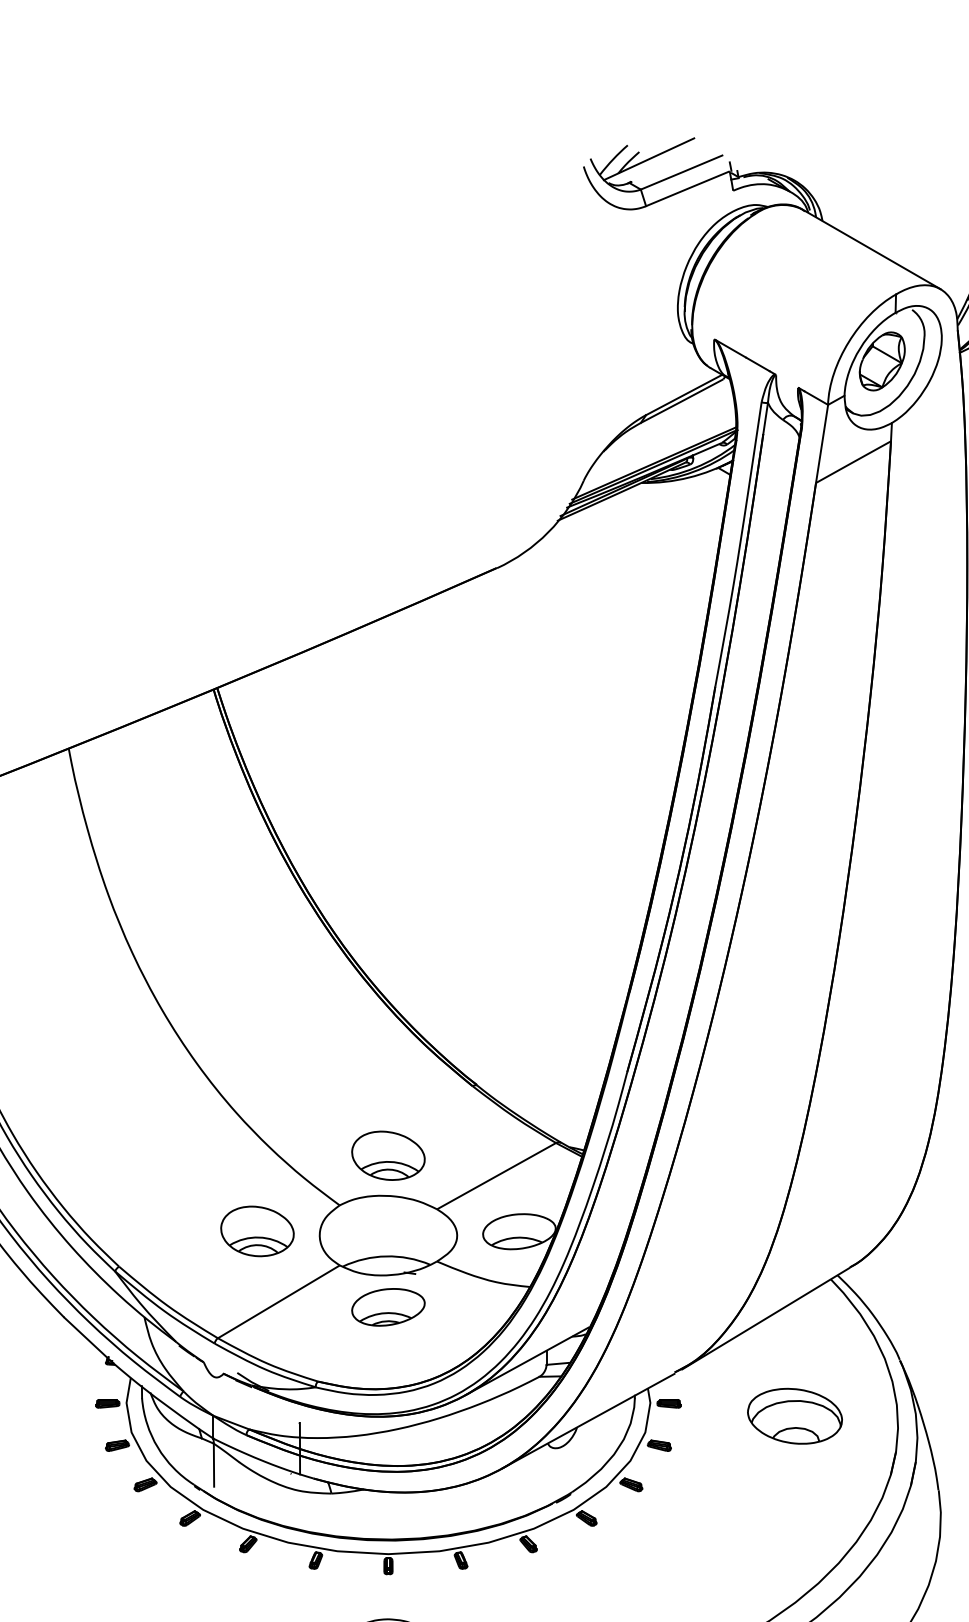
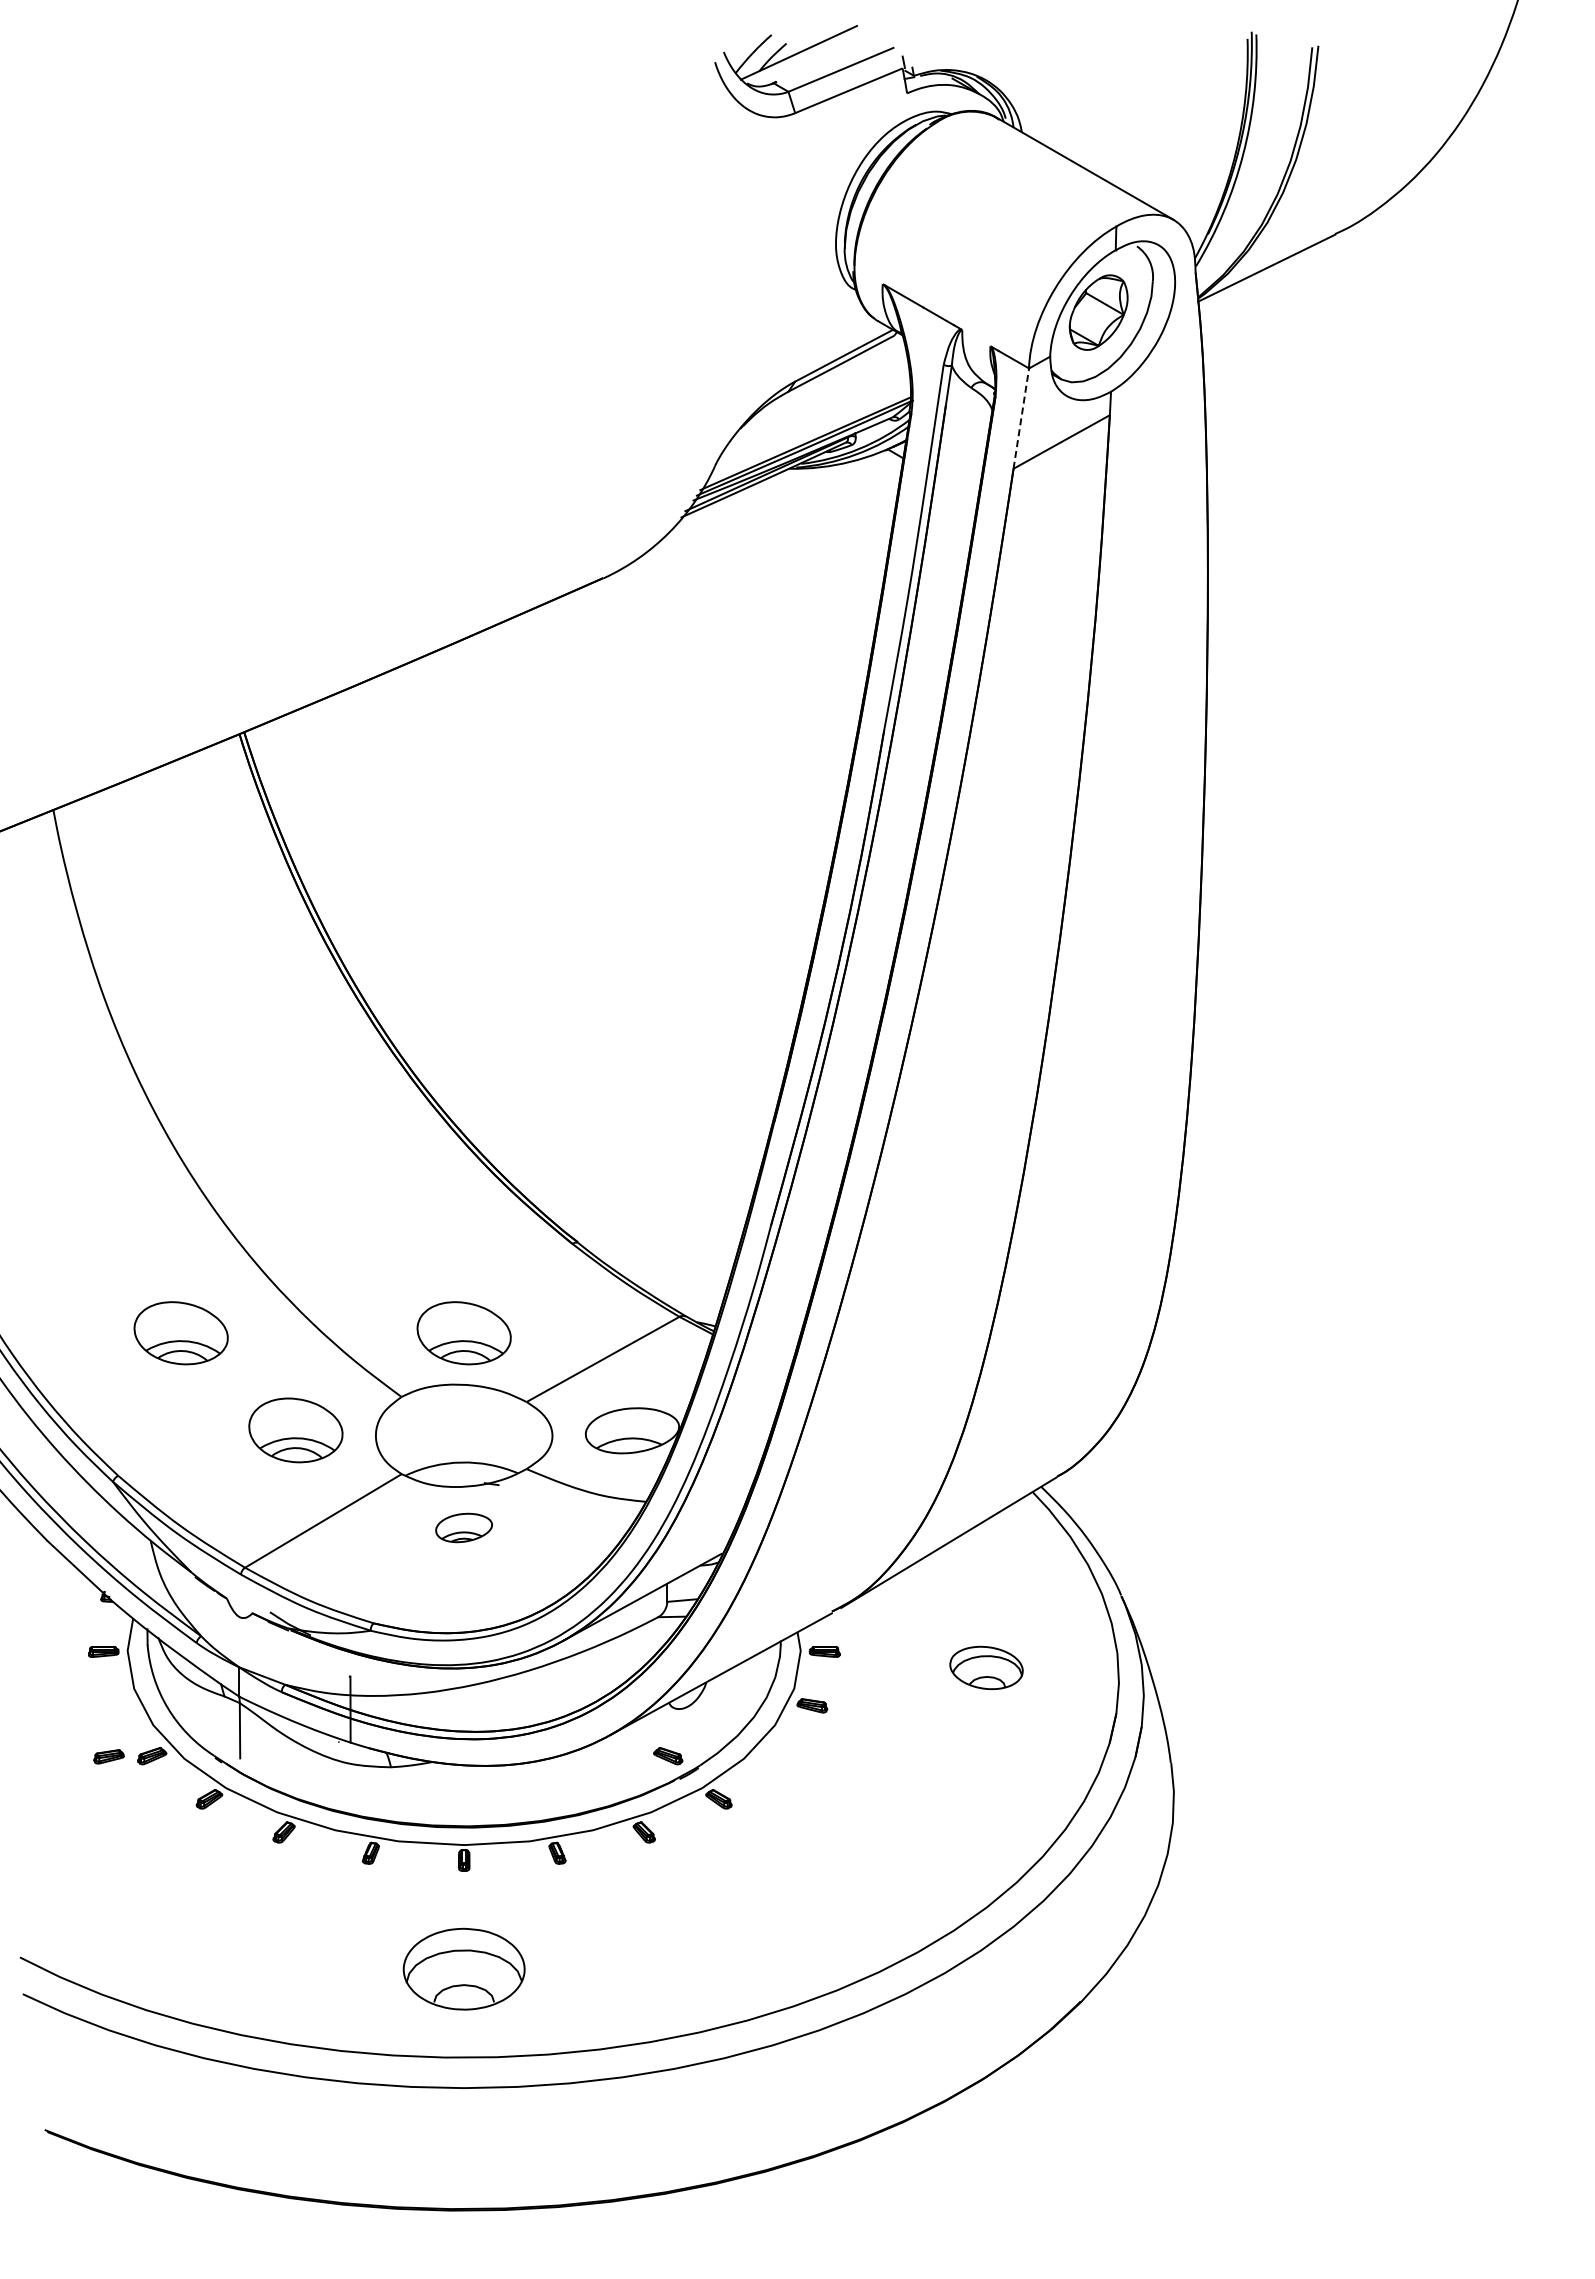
line: (822, 443) -> (1021, 418), solid -> dashed
part: (167, 1155) -> (180, 1333), added
part: (387, 1306) -> (463, 1527), size x0.6
part: (794, 1415) -> (986, 1667), size x0.6
part: (117, 1445) -> (108, 1756), moved
part: (631, 1485) -> (668, 1756), moved

